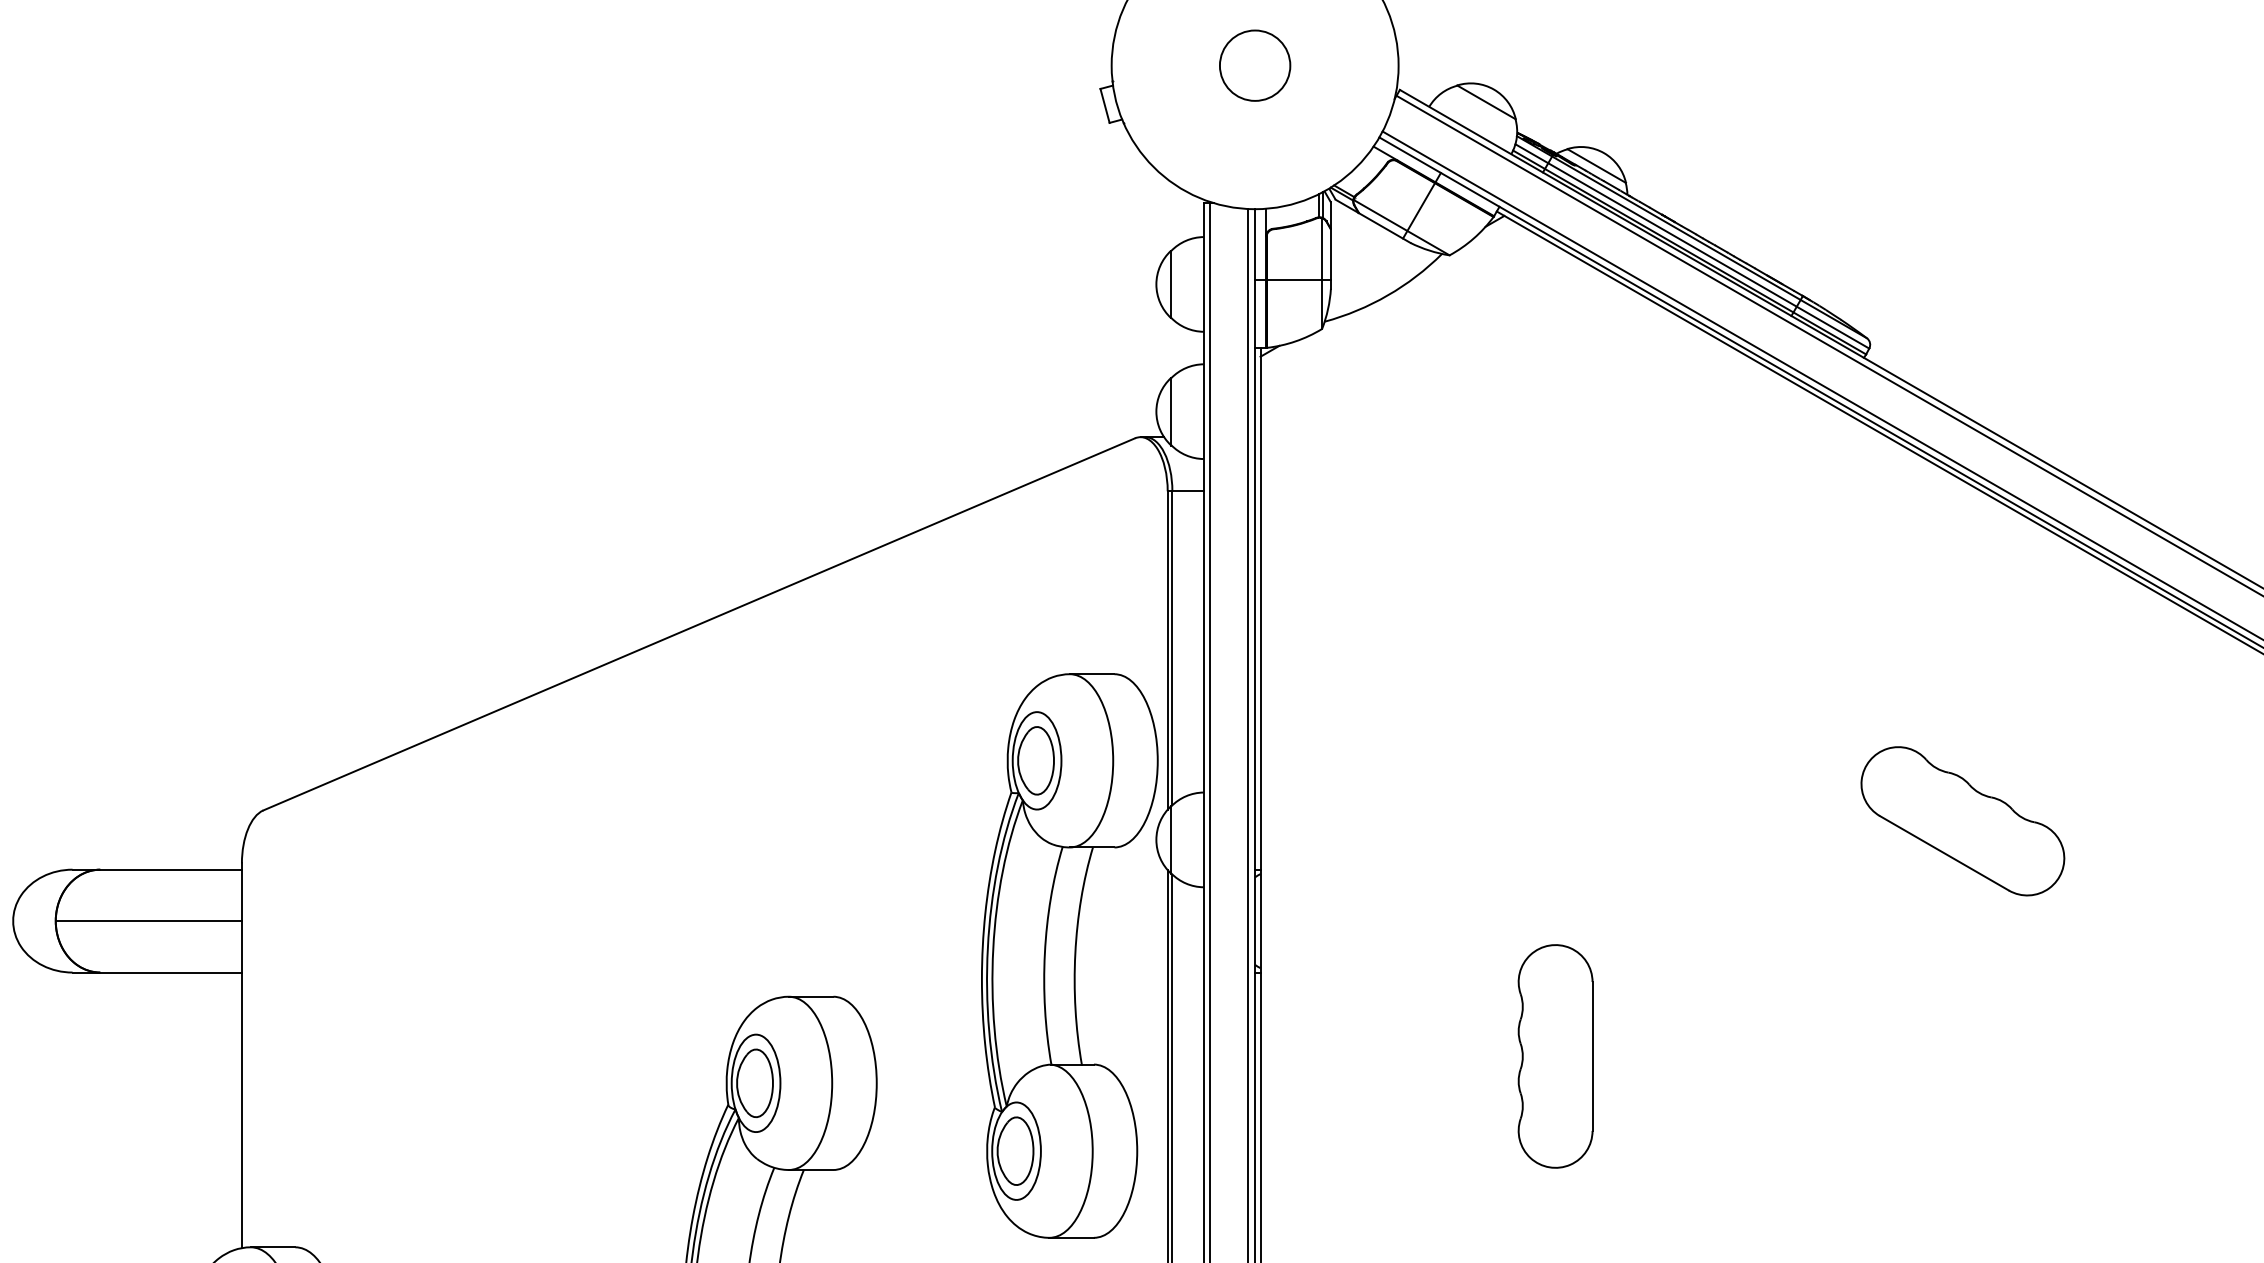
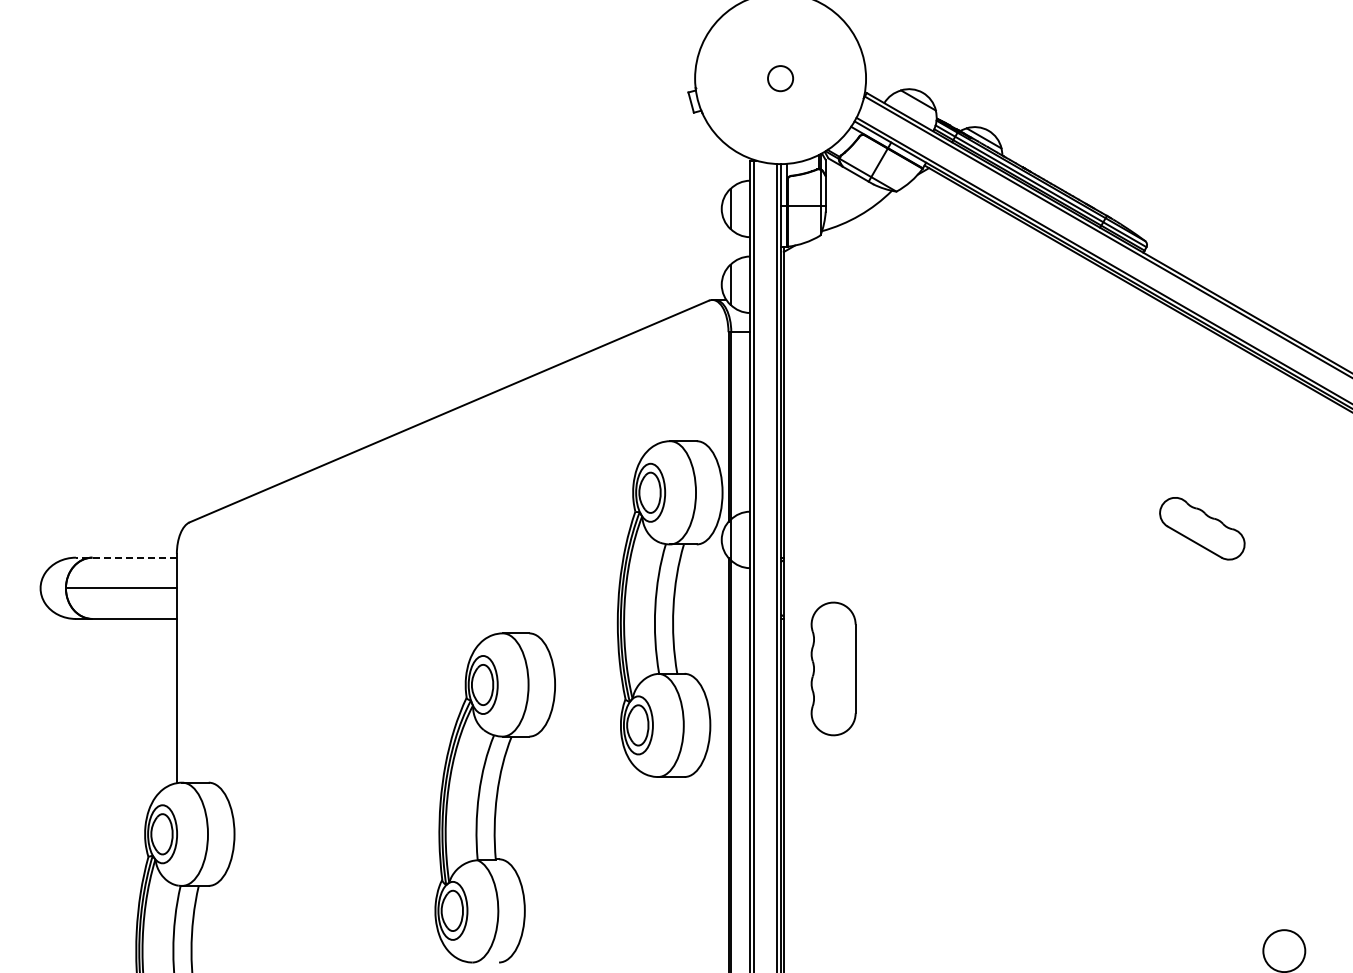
circle: (1254, 65) -> (780, 78), size x0.6
part: (1963, 820) -> (1202, 528), size x0.7
line: (155, 869) -> (125, 557), solid -> dashed
part: (1555, 1055) -> (833, 668), moved

